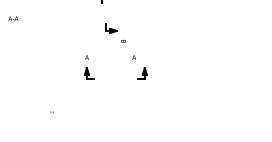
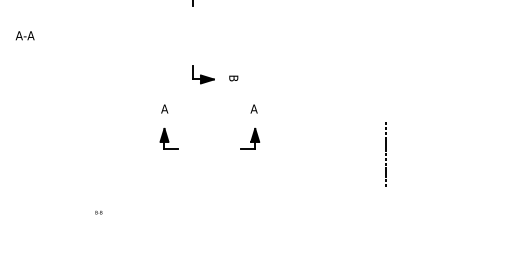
part: (111, 28) -> (203, 74), moved
part: (142, 73) -> (250, 139), moved
line: (203, 81) -> (385, 154), added

